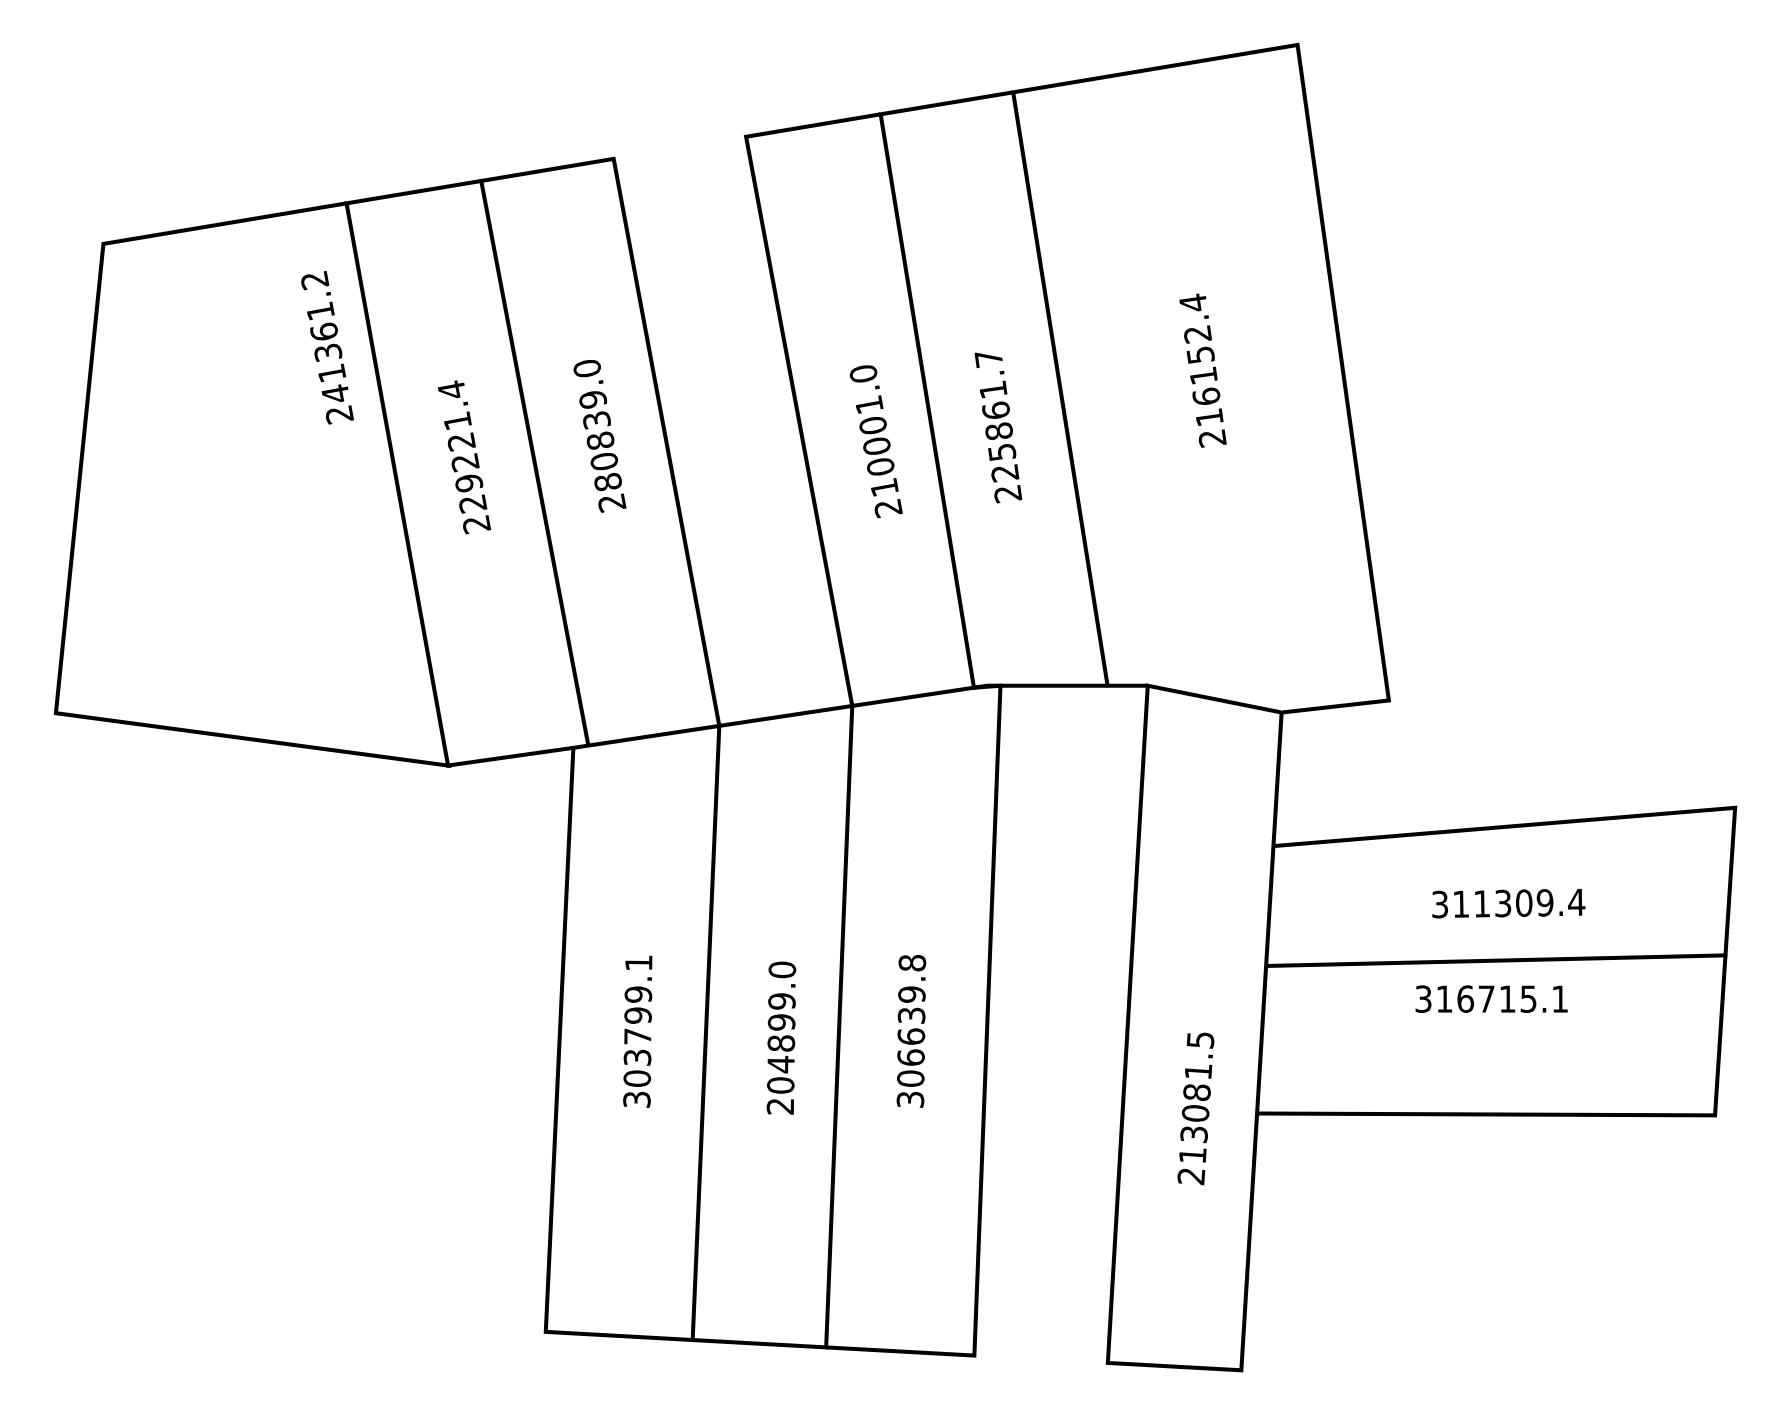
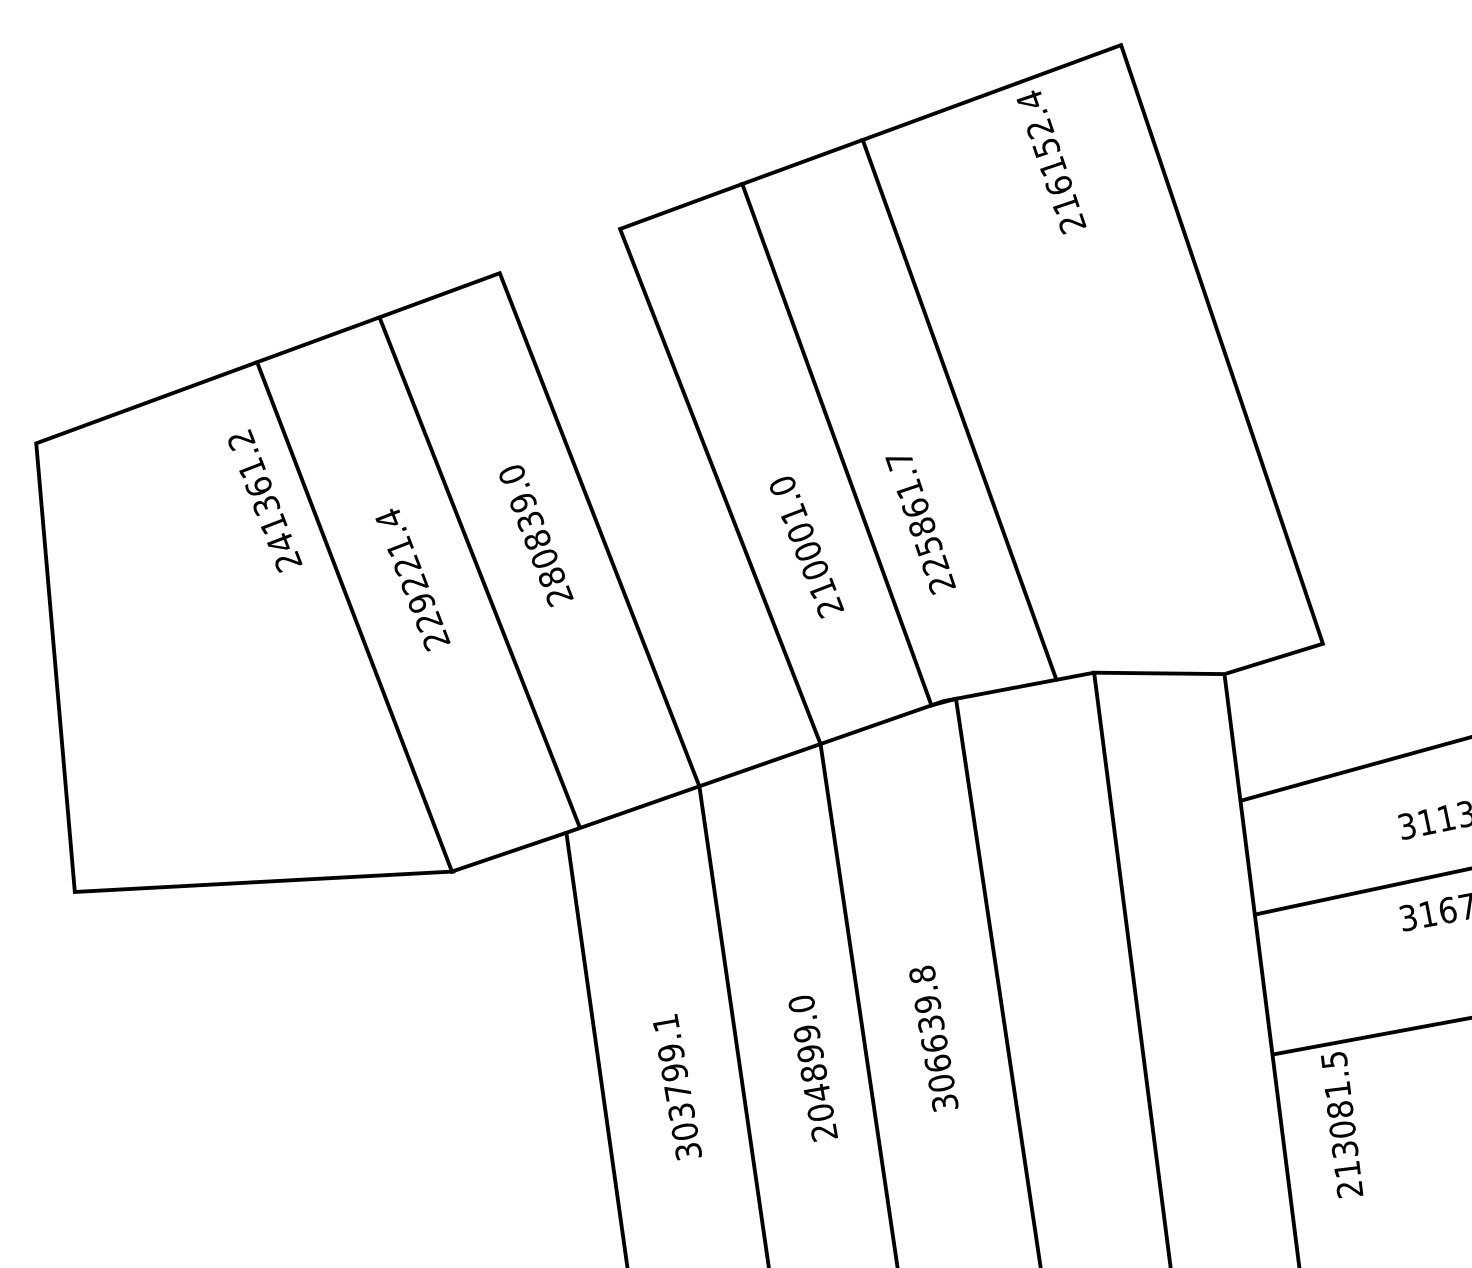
text: (1202, 370) -> (1050, 161), moved
text: (998, 427) -> (920, 523), moved
text: (876, 441) -> (806, 547), moved
text: (1195, 1108) -> (1341, 1125), moved

